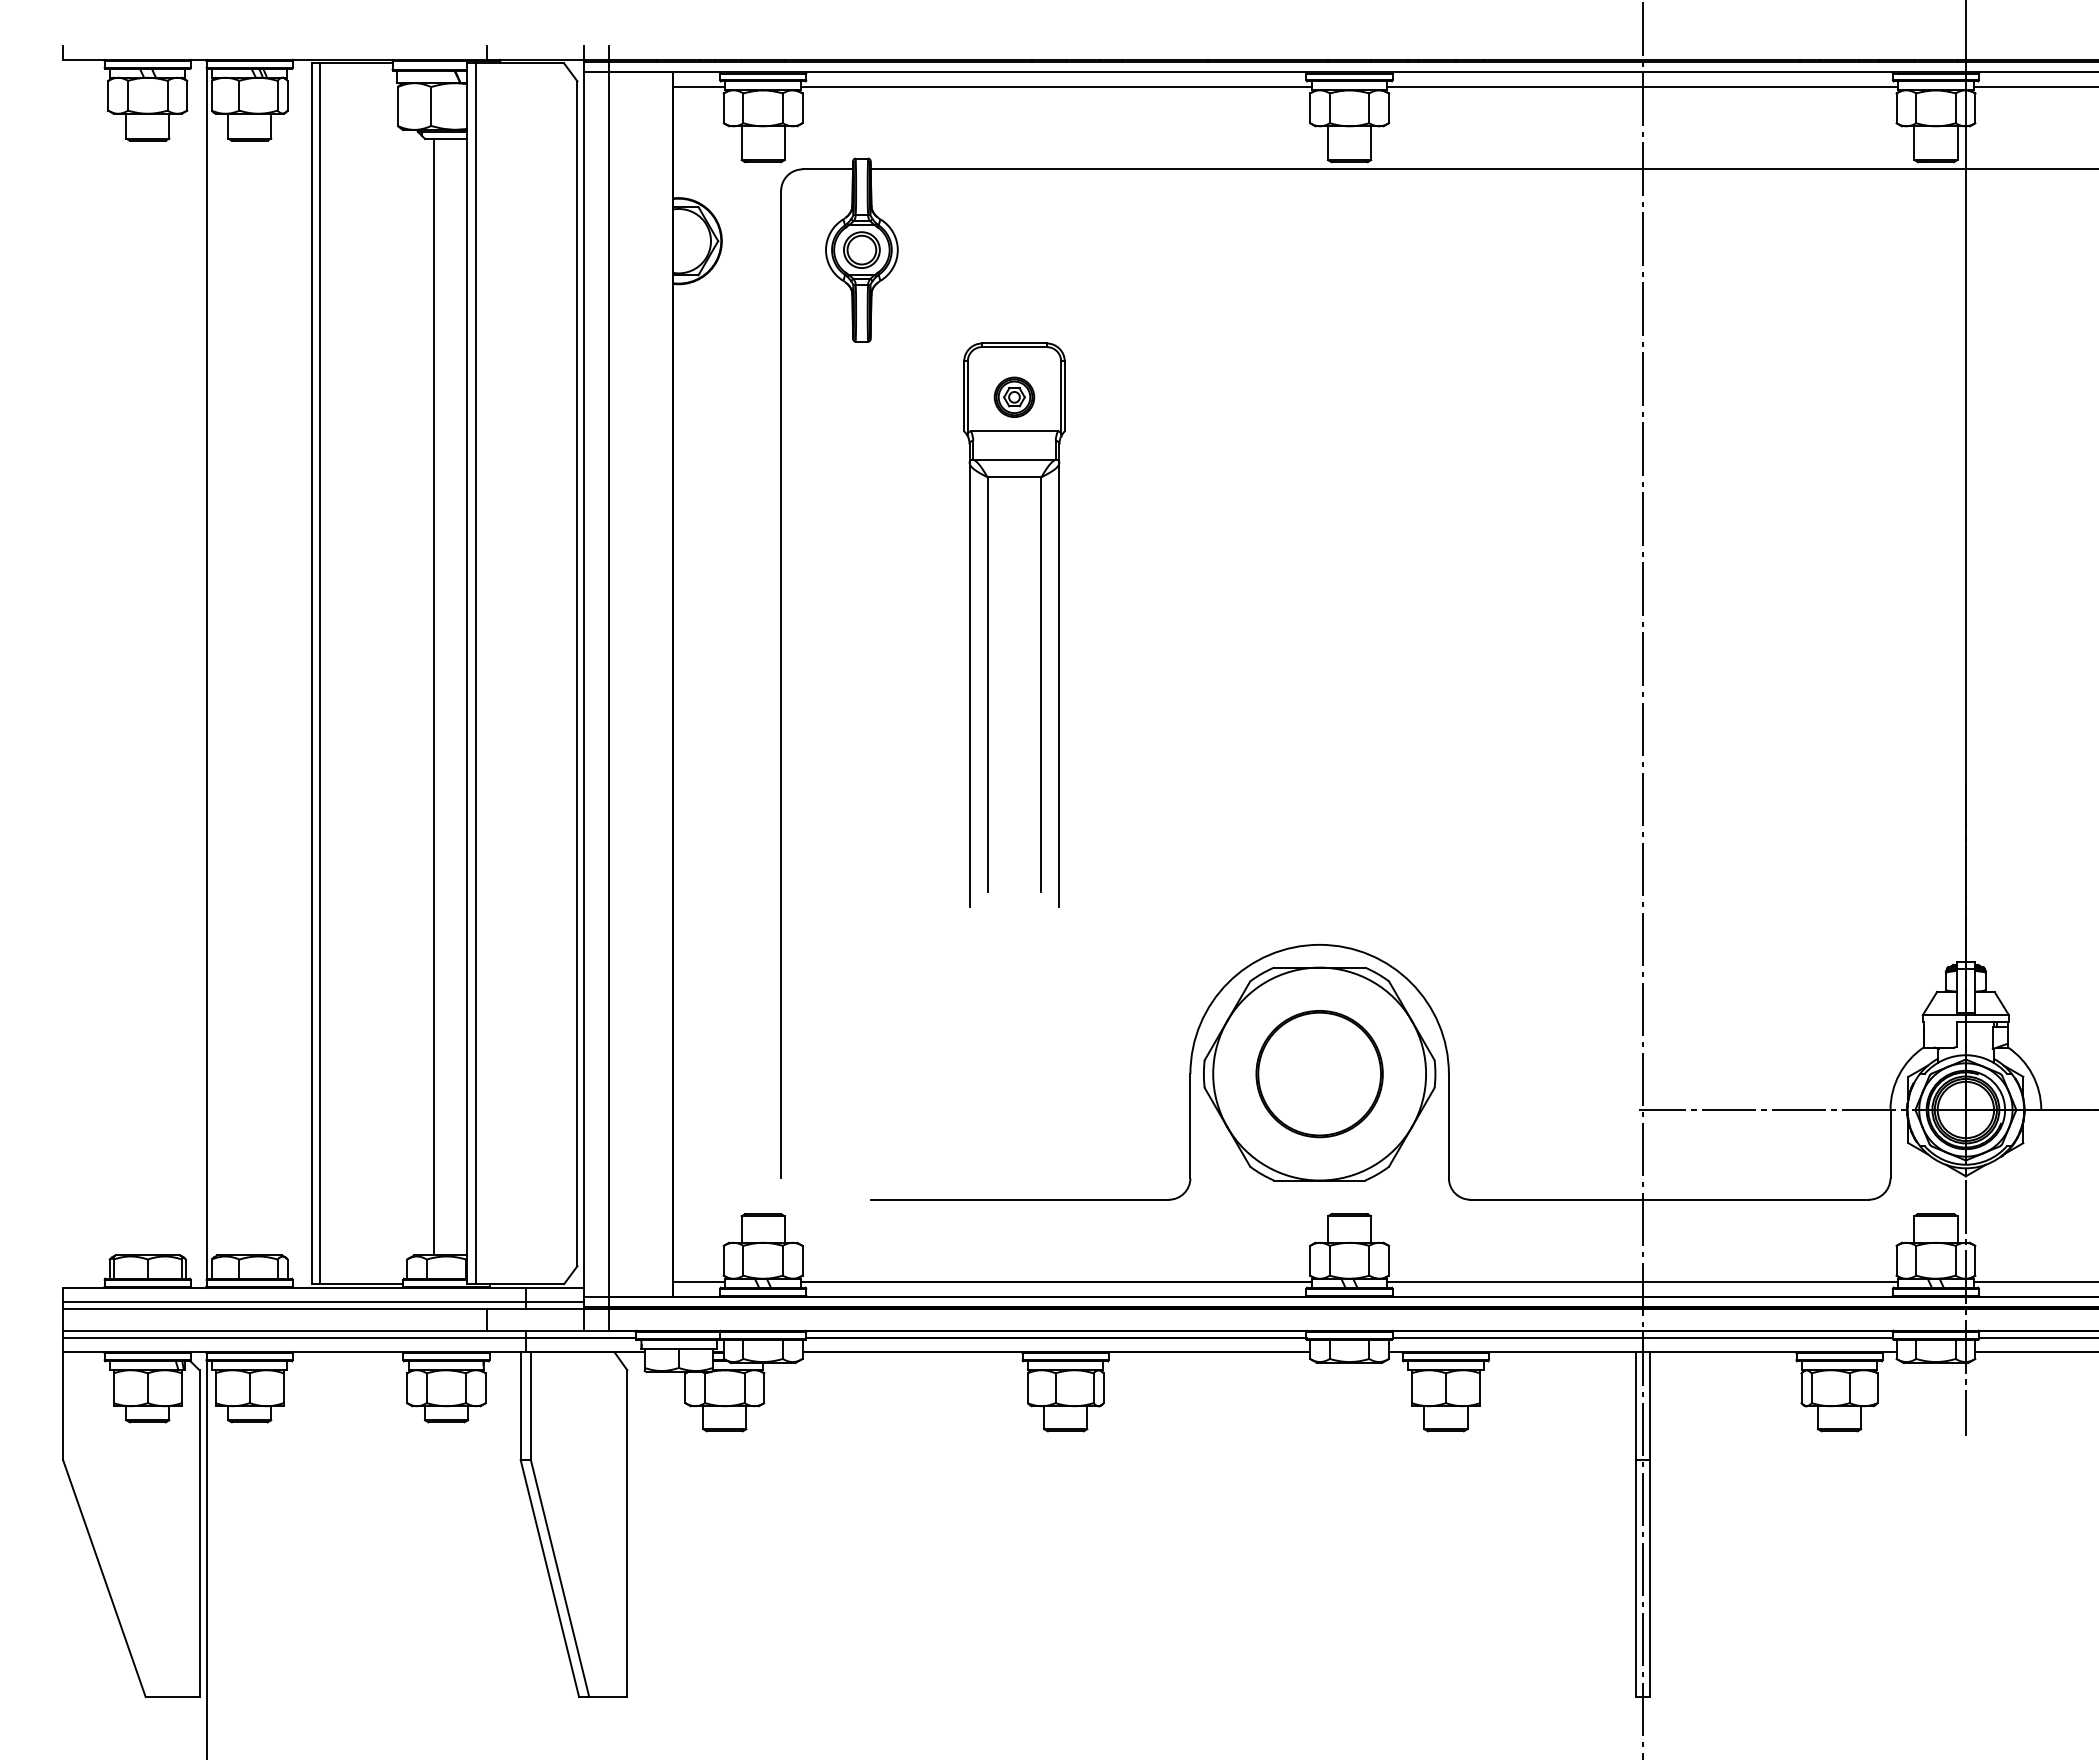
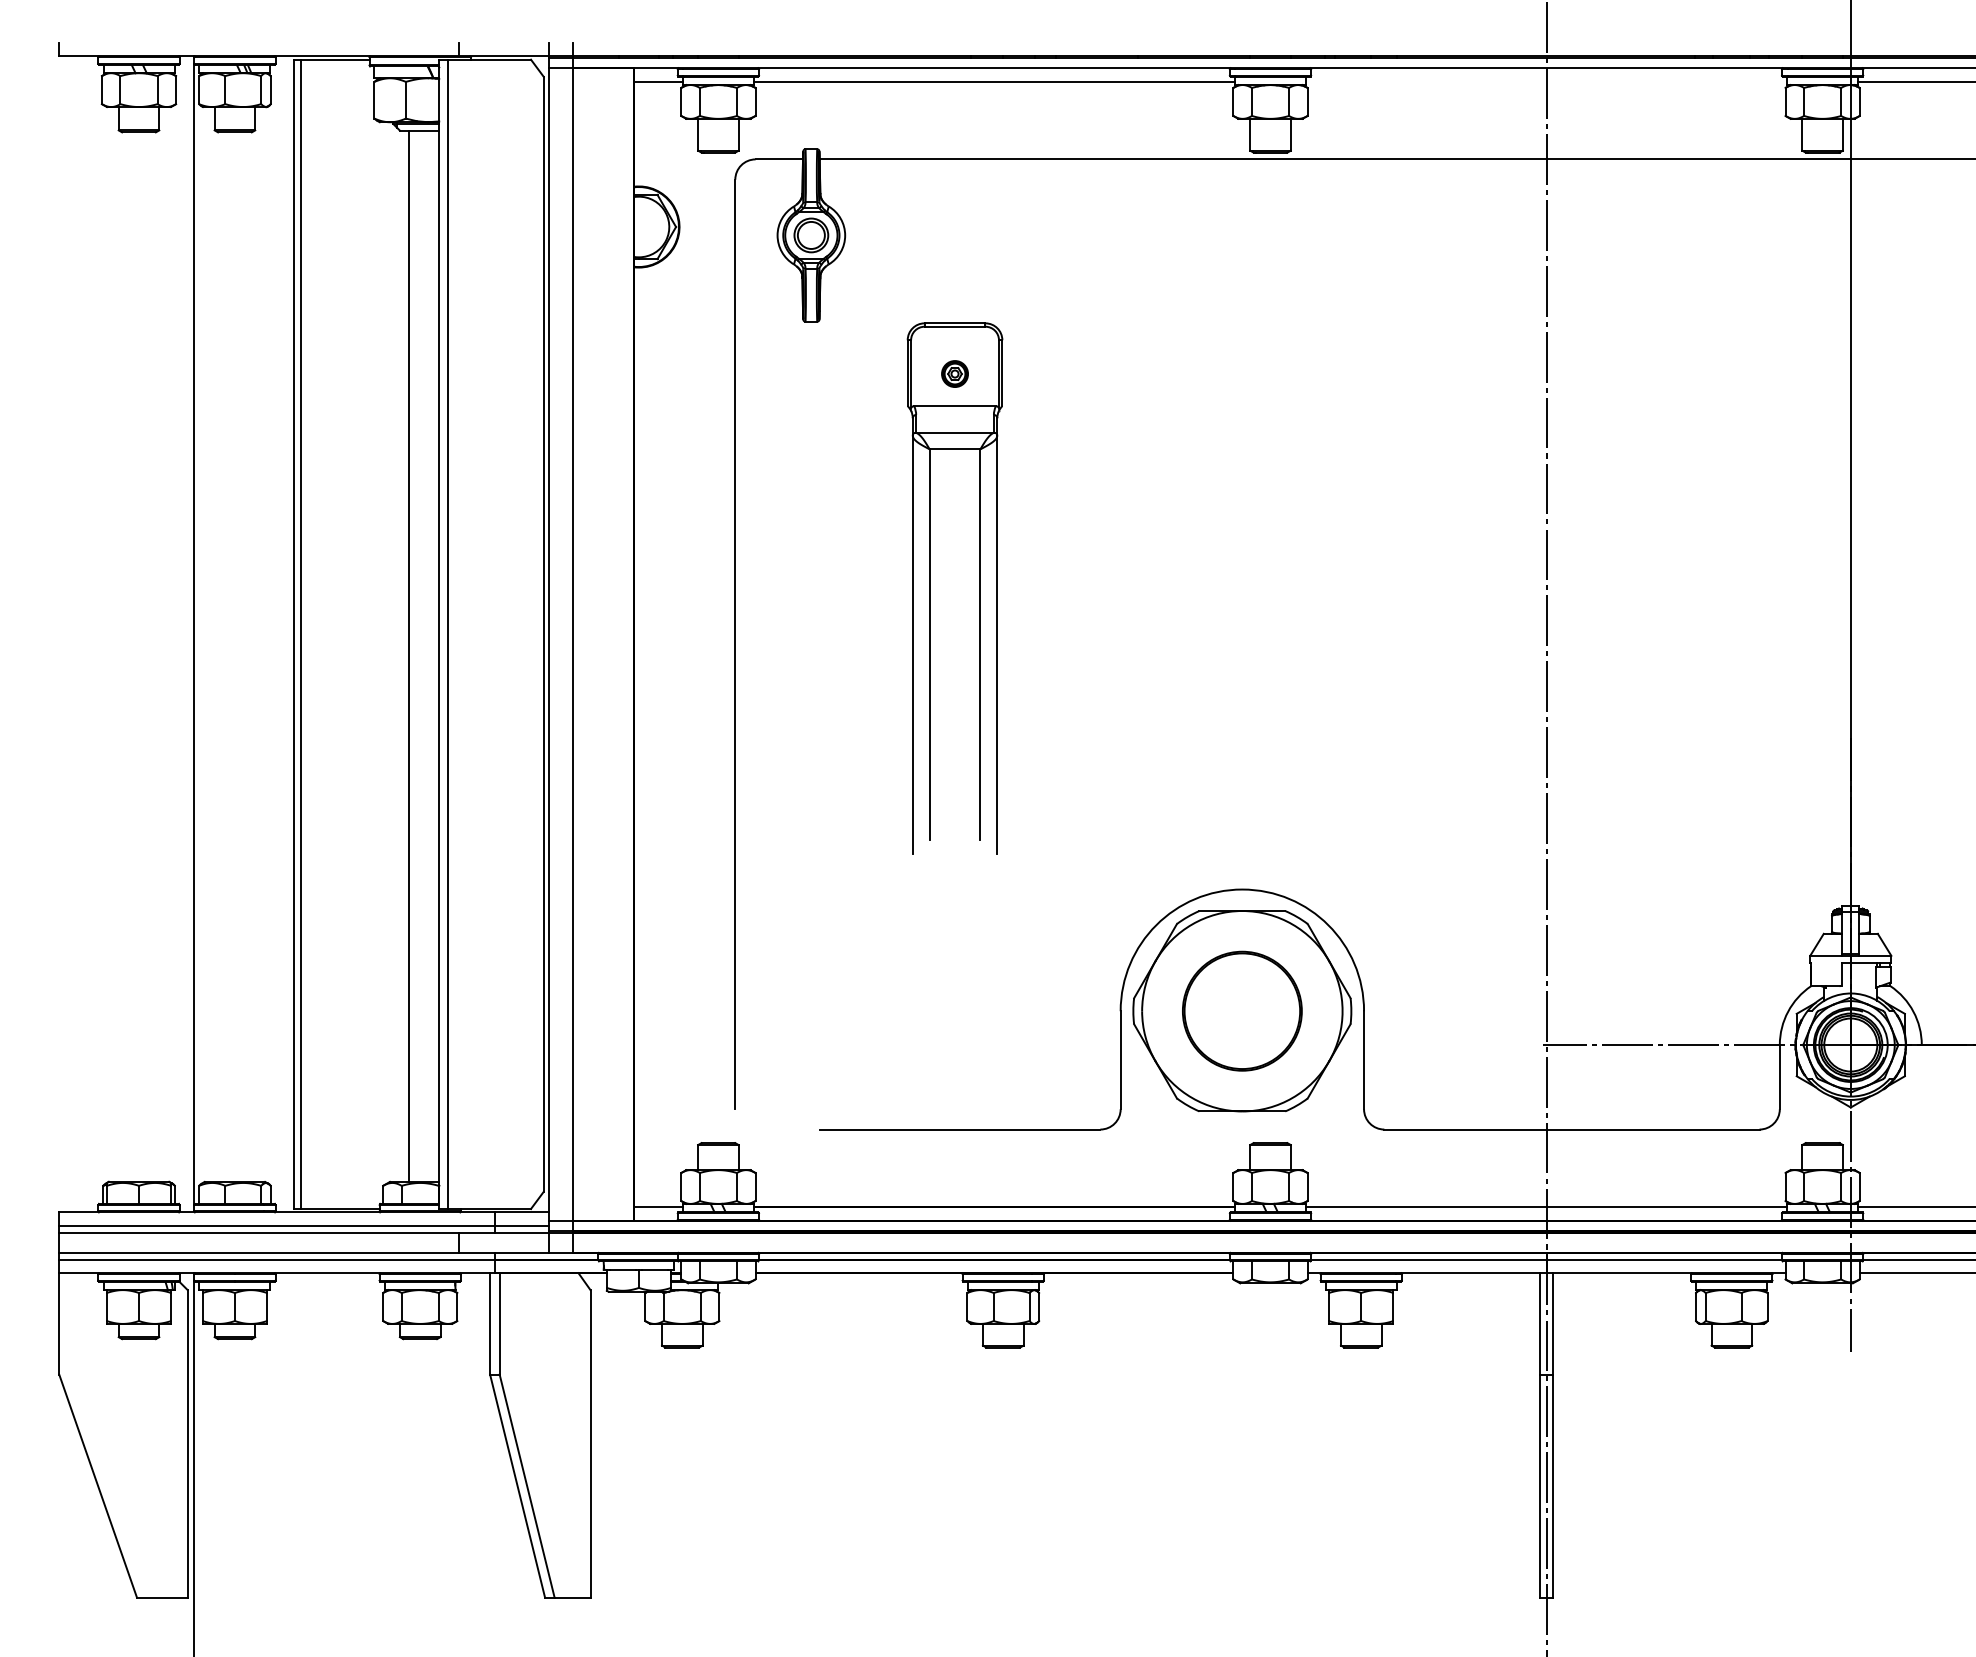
line: (1642, 86) -> (1546, 81), removed
part: (1013, 396) -> (954, 373), size x0.7

